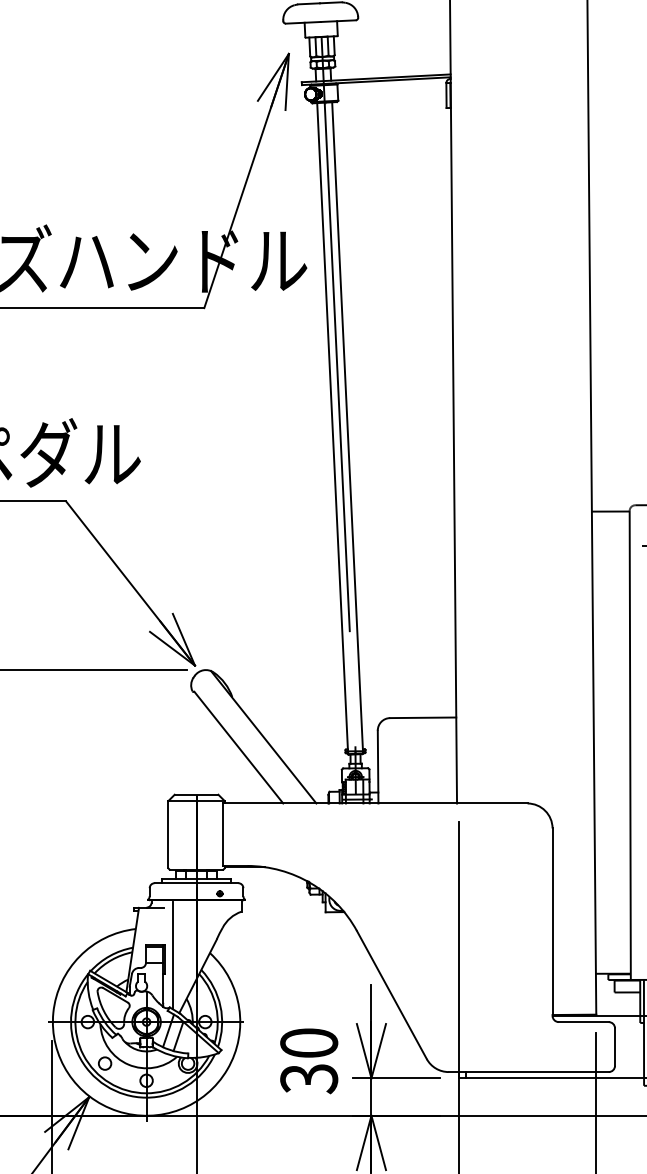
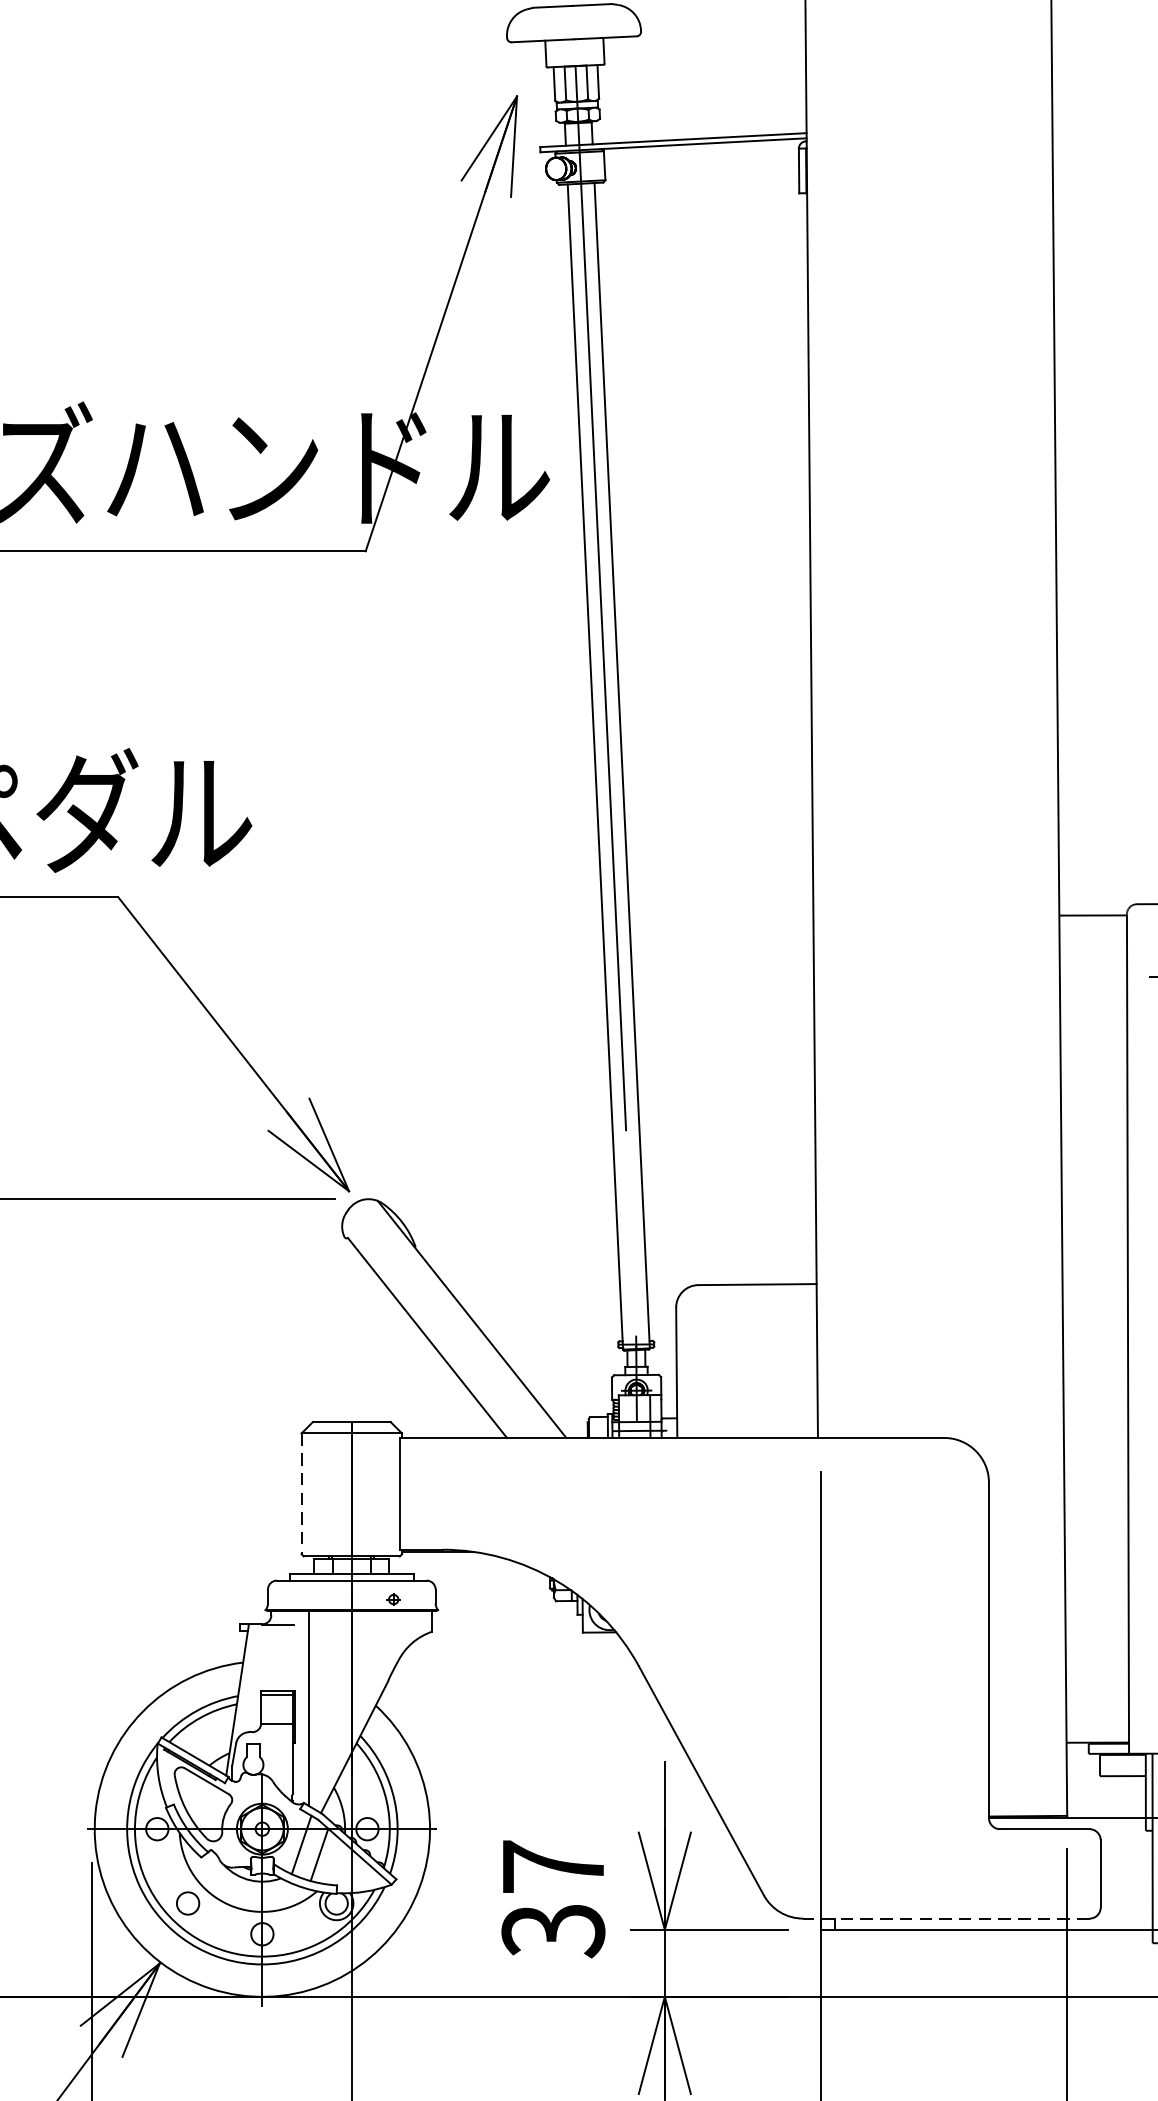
line: (168, 834) -> (301, 1493), solid -> dashed
text: (309, 1042) -> (553, 1865), 30 -> 37
line: (528, 1072) -> (945, 1919), solid -> dashed

